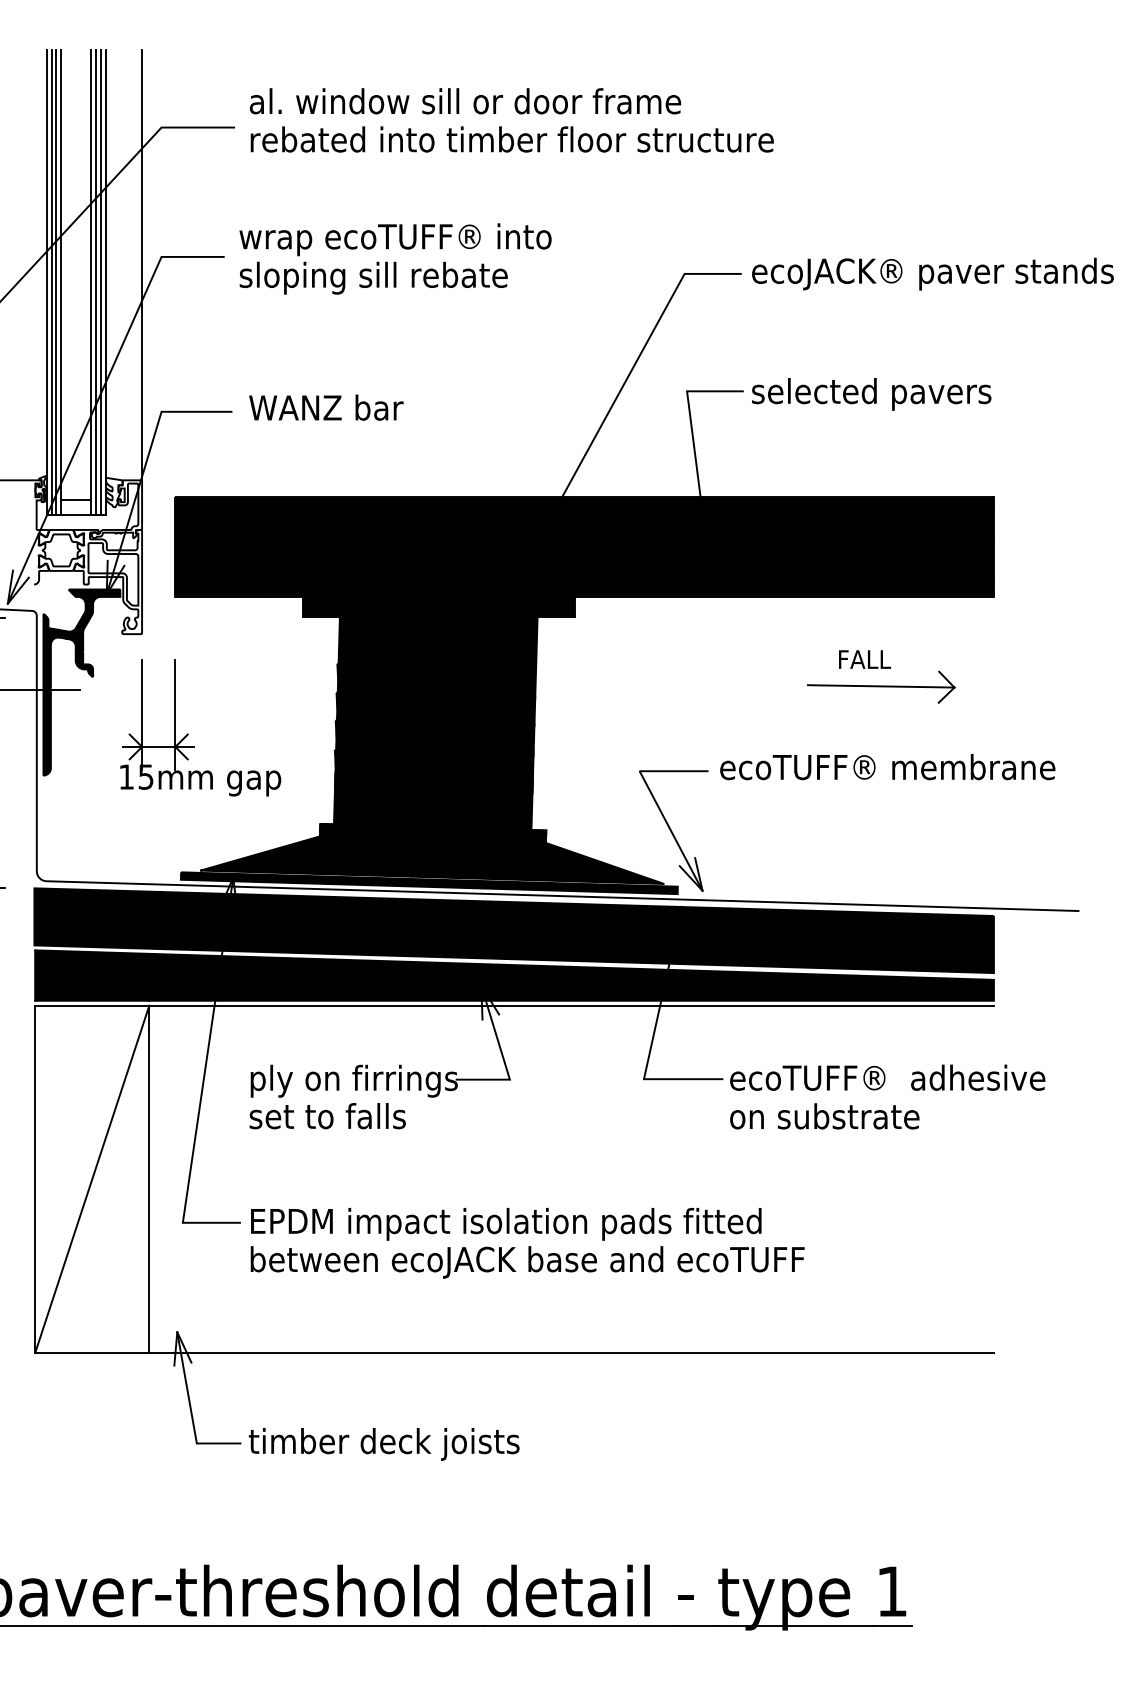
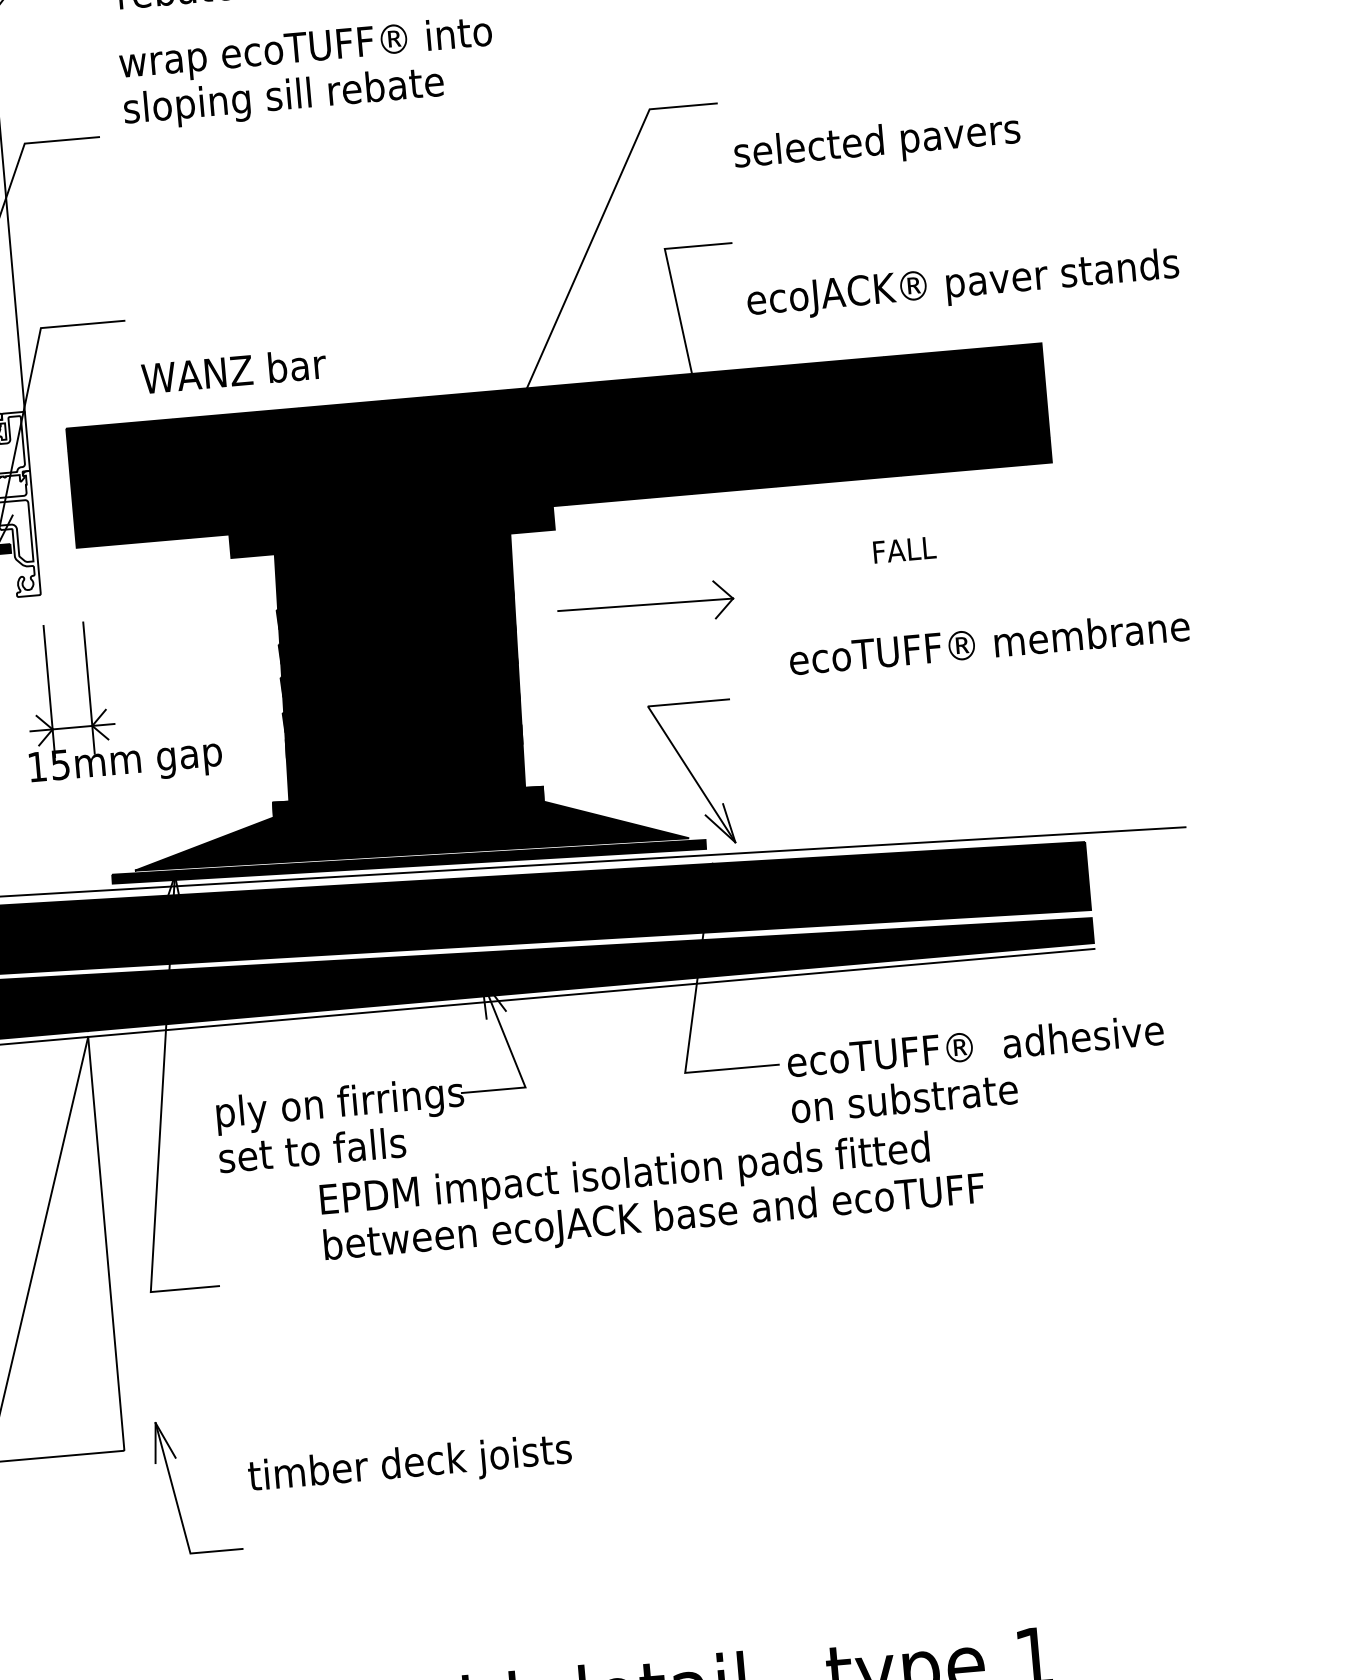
text: (395, 258) -> (307, 72), moved
text: (932, 273) -> (962, 284), moved
text: (871, 394) -> (877, 144), moved
text: (326, 407) -> (234, 370), moved
part: (881, 686) -> (646, 604), moved
text: (887, 767) -> (989, 643), moved
text: (527, 1243) -> (652, 1197), moved
line: (571, 1353) -> (627, 1407), removed
text: (383, 1444) -> (409, 1465), moved

